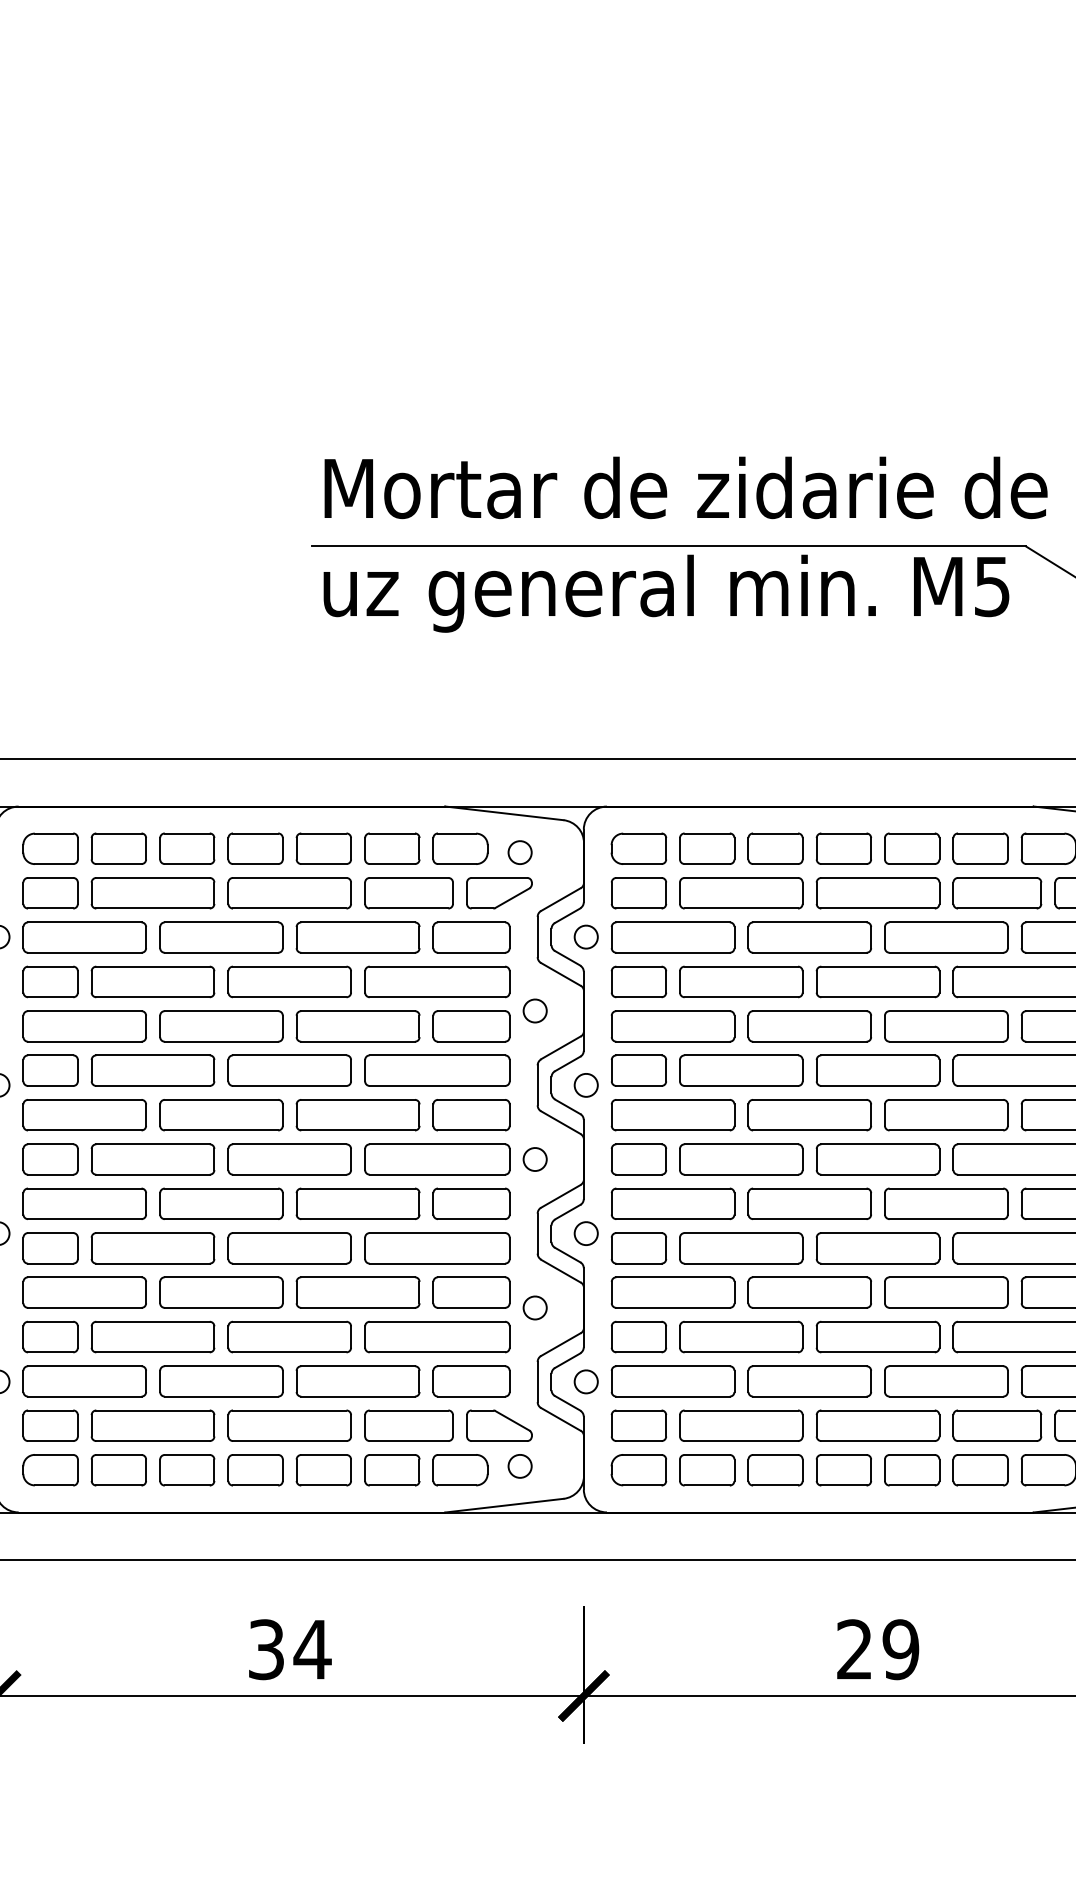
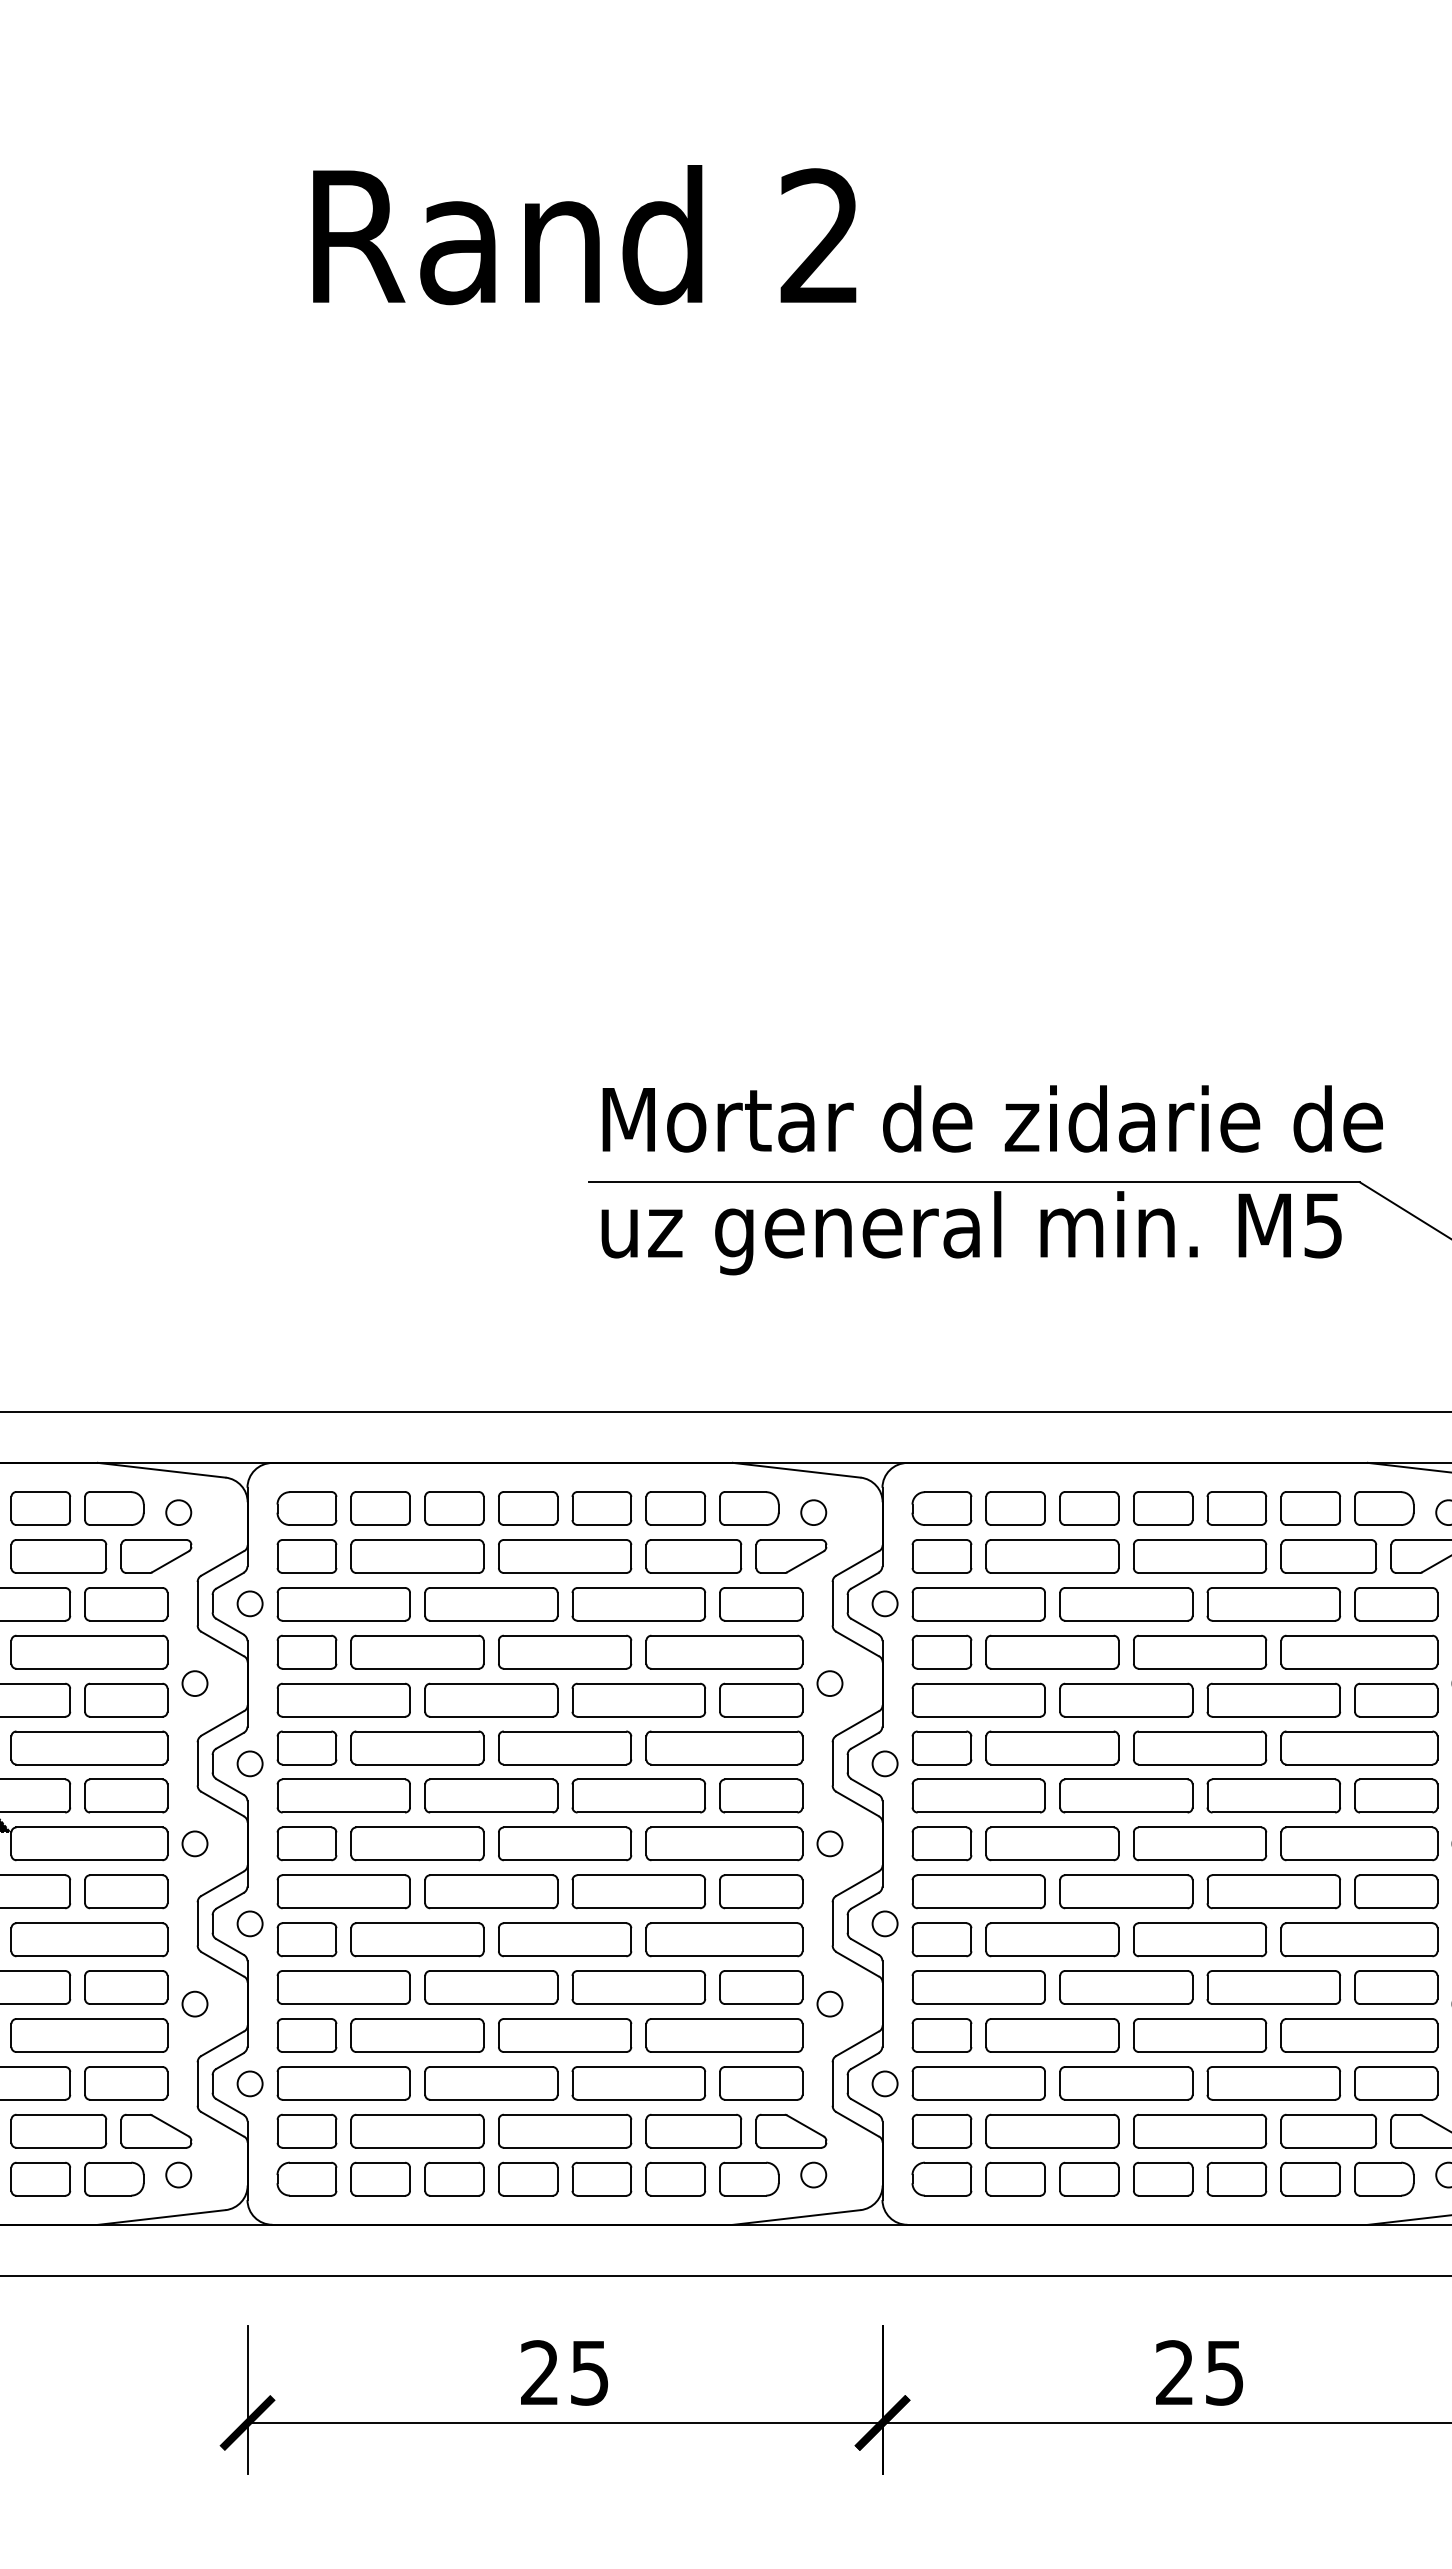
text: (290, 1649) -> (565, 2372), 34 -> 25
text: (900, 1649) -> (1224, 2372), 29 -> 25

